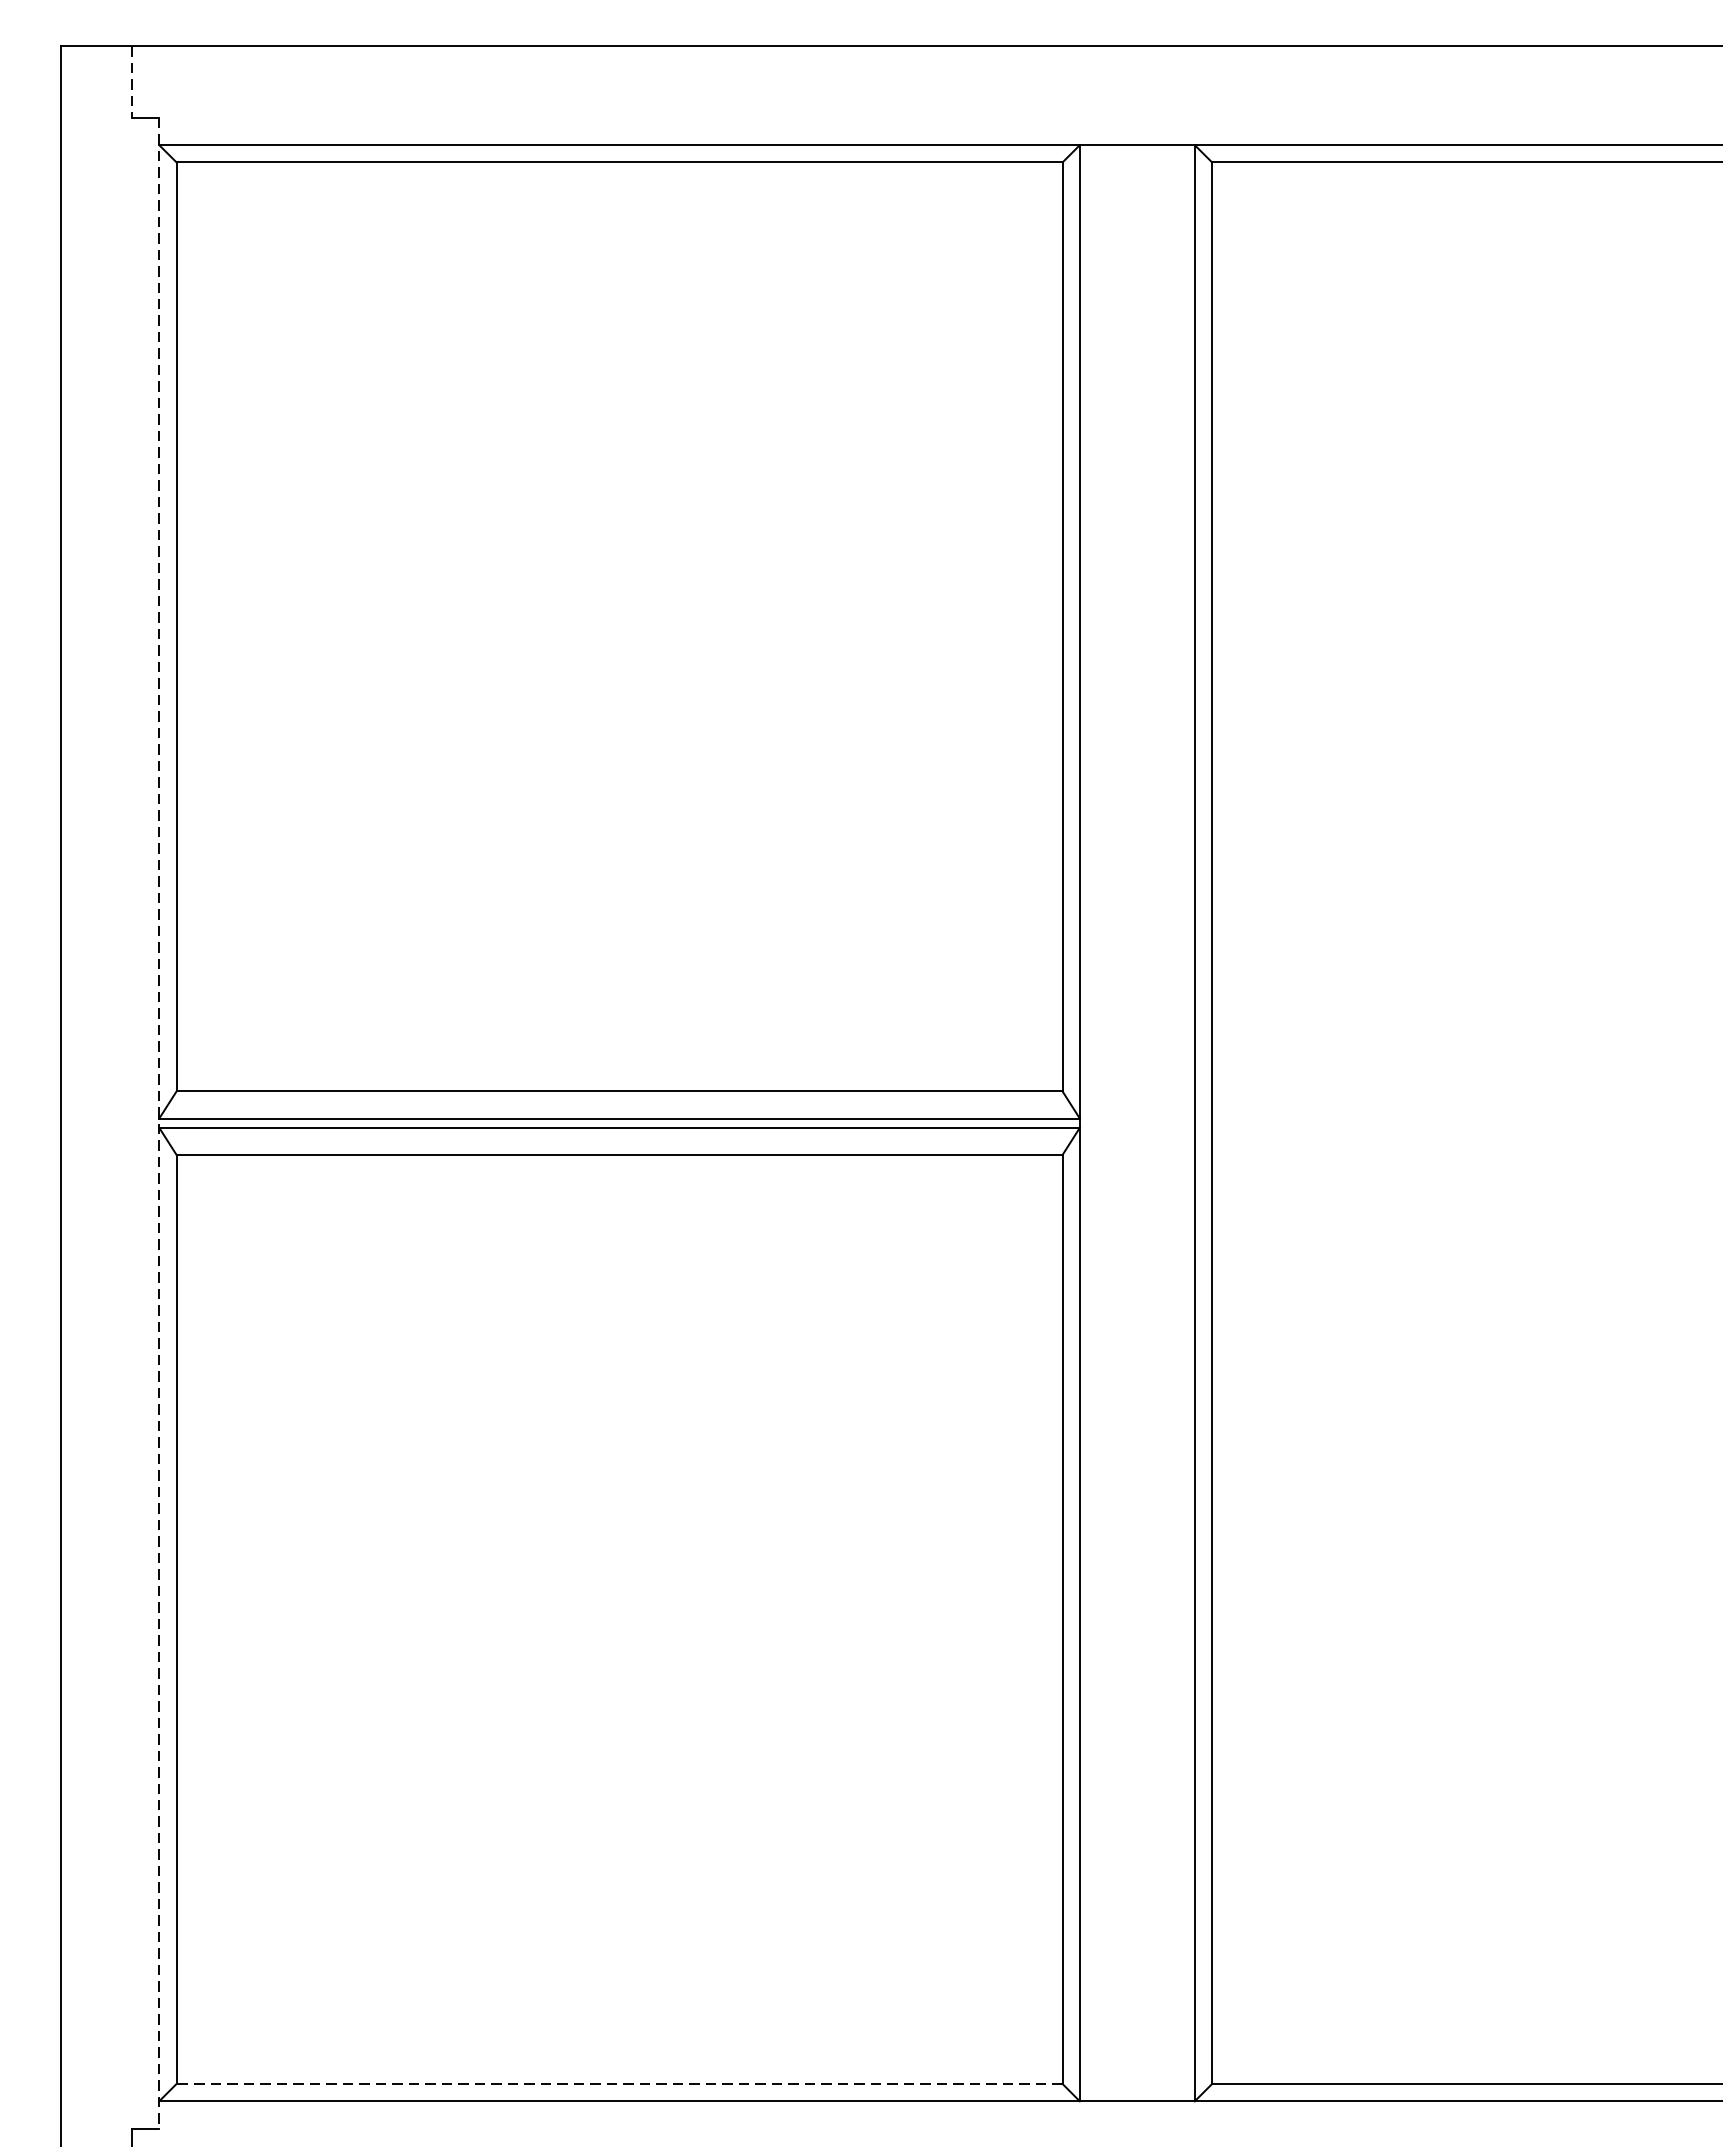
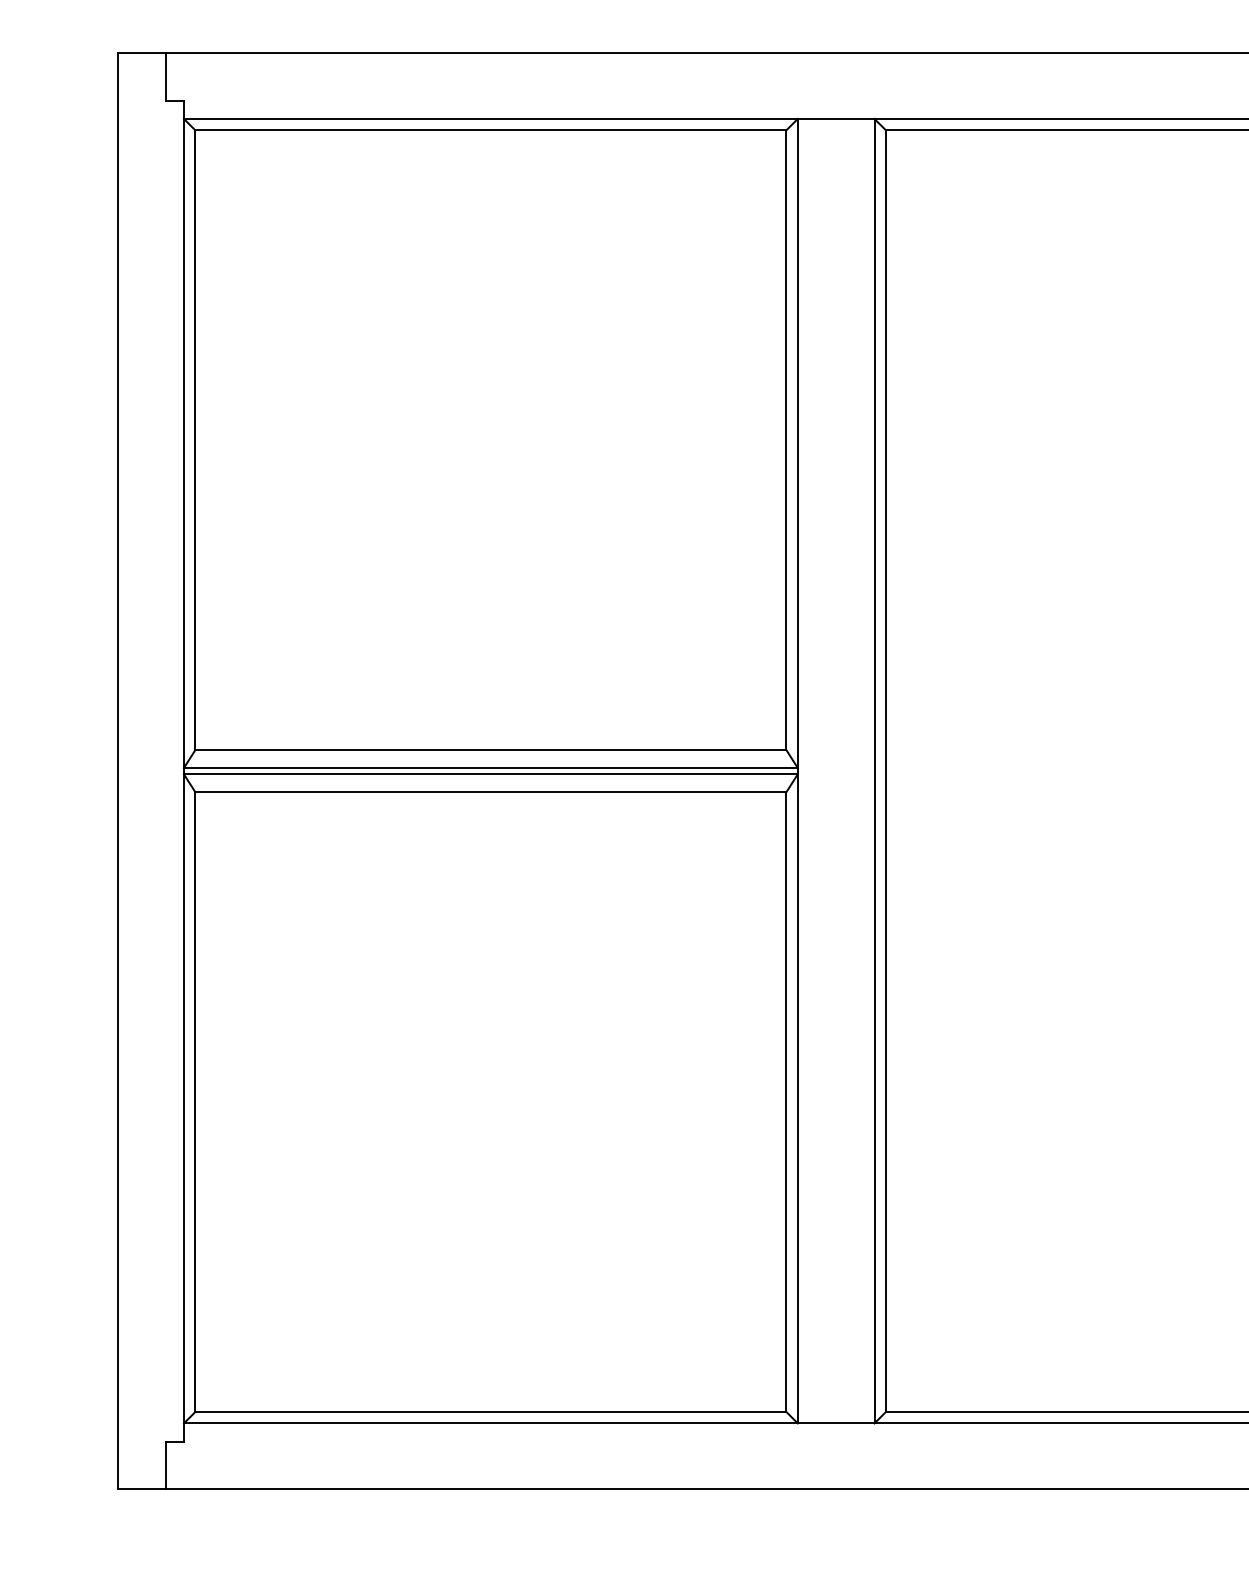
line: (131, 81) -> (165, 76), dashed -> solid
line: (158, 1123) -> (183, 771), dashed -> solid
line: (619, 2083) -> (490, 1411), dashed -> solid

